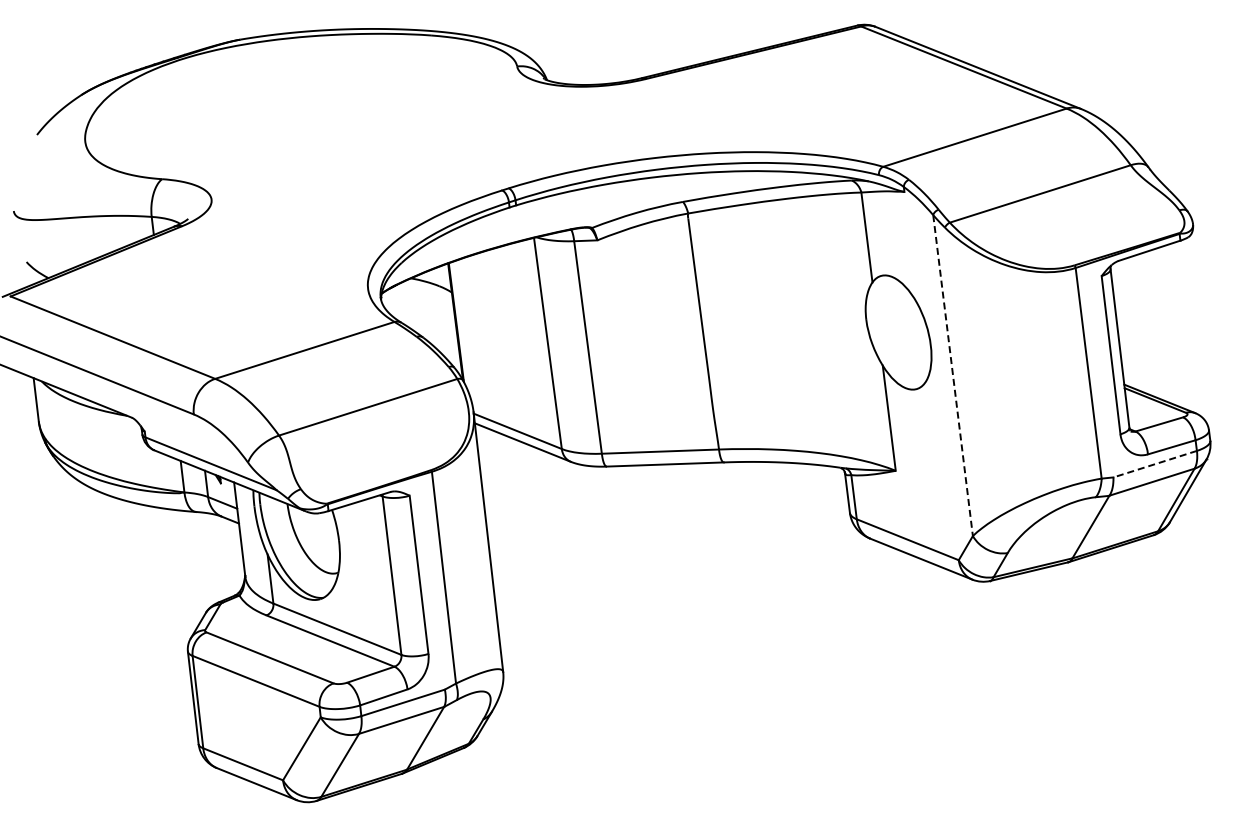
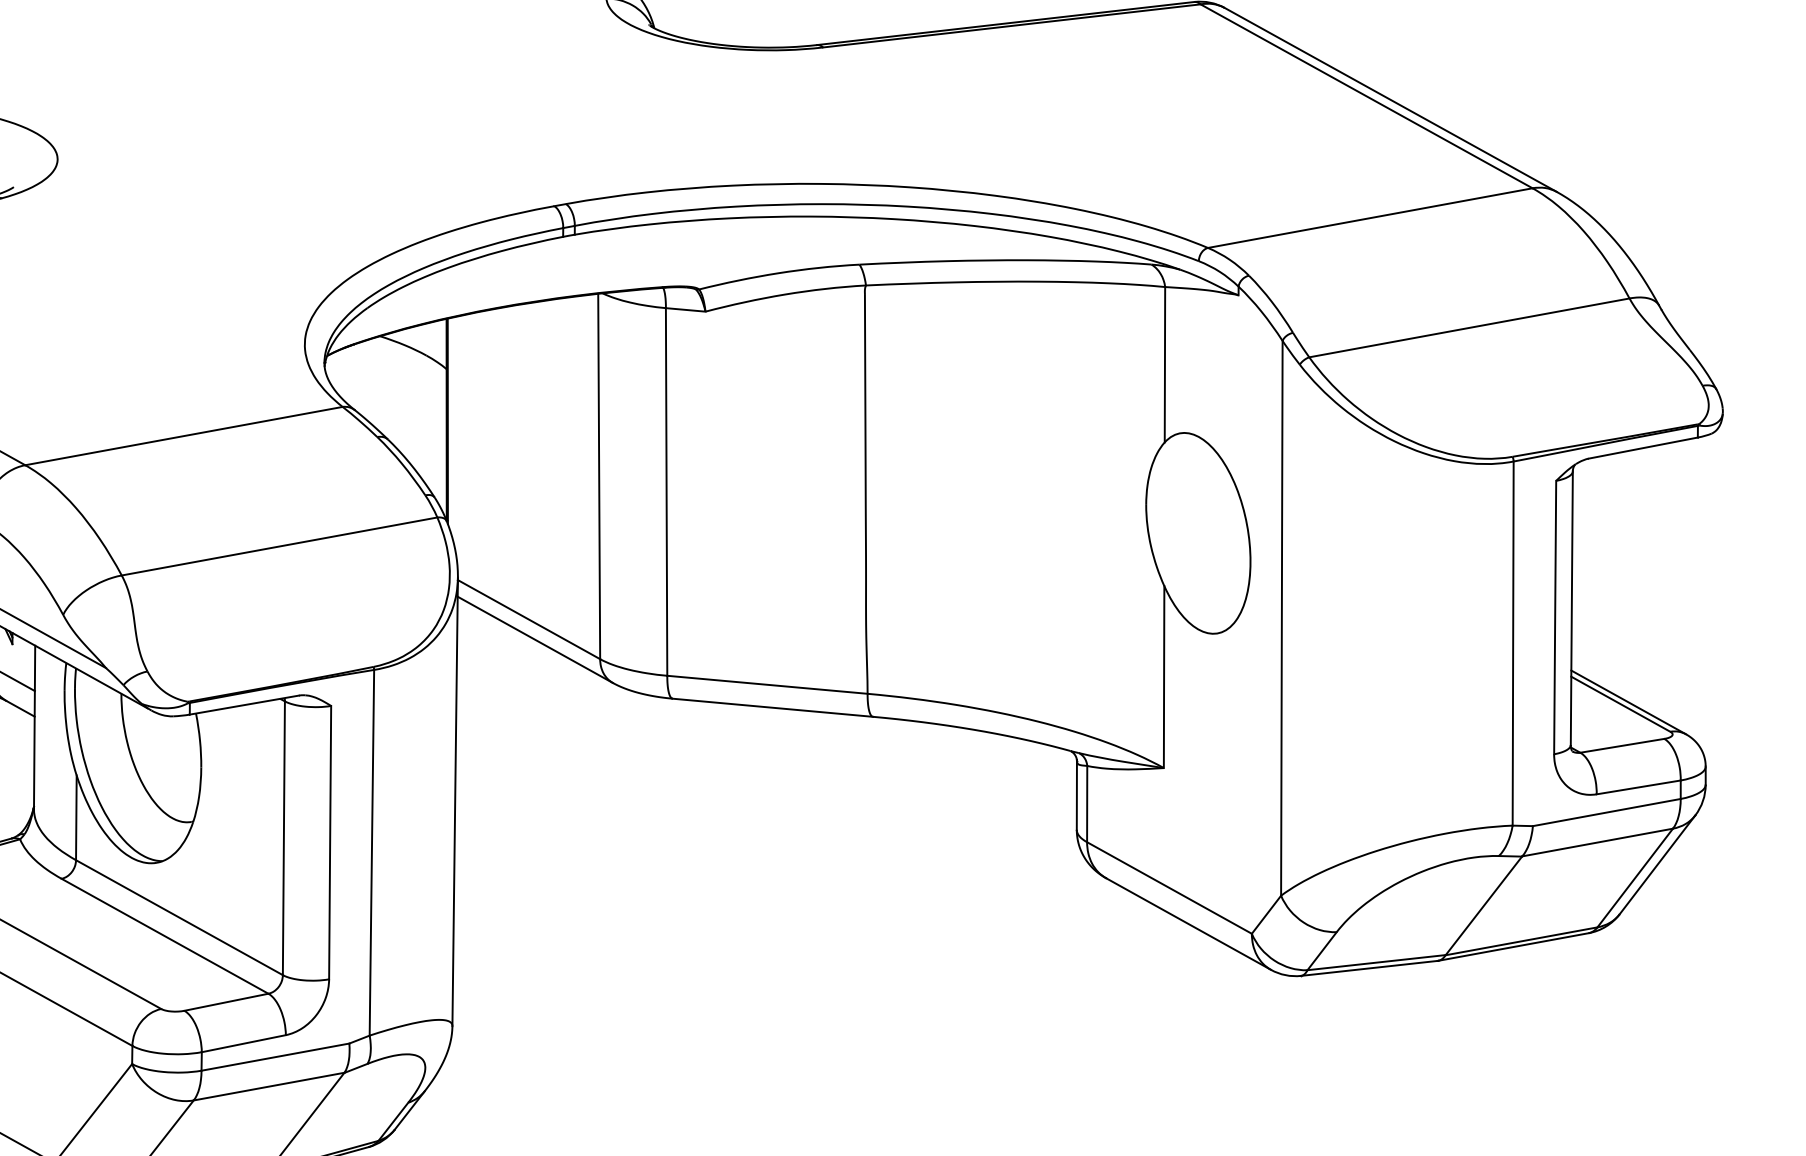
line: (953, 375) -> (1282, 618), dashed -> solid
line: (1155, 464) -> (1607, 813), dashed -> solid

